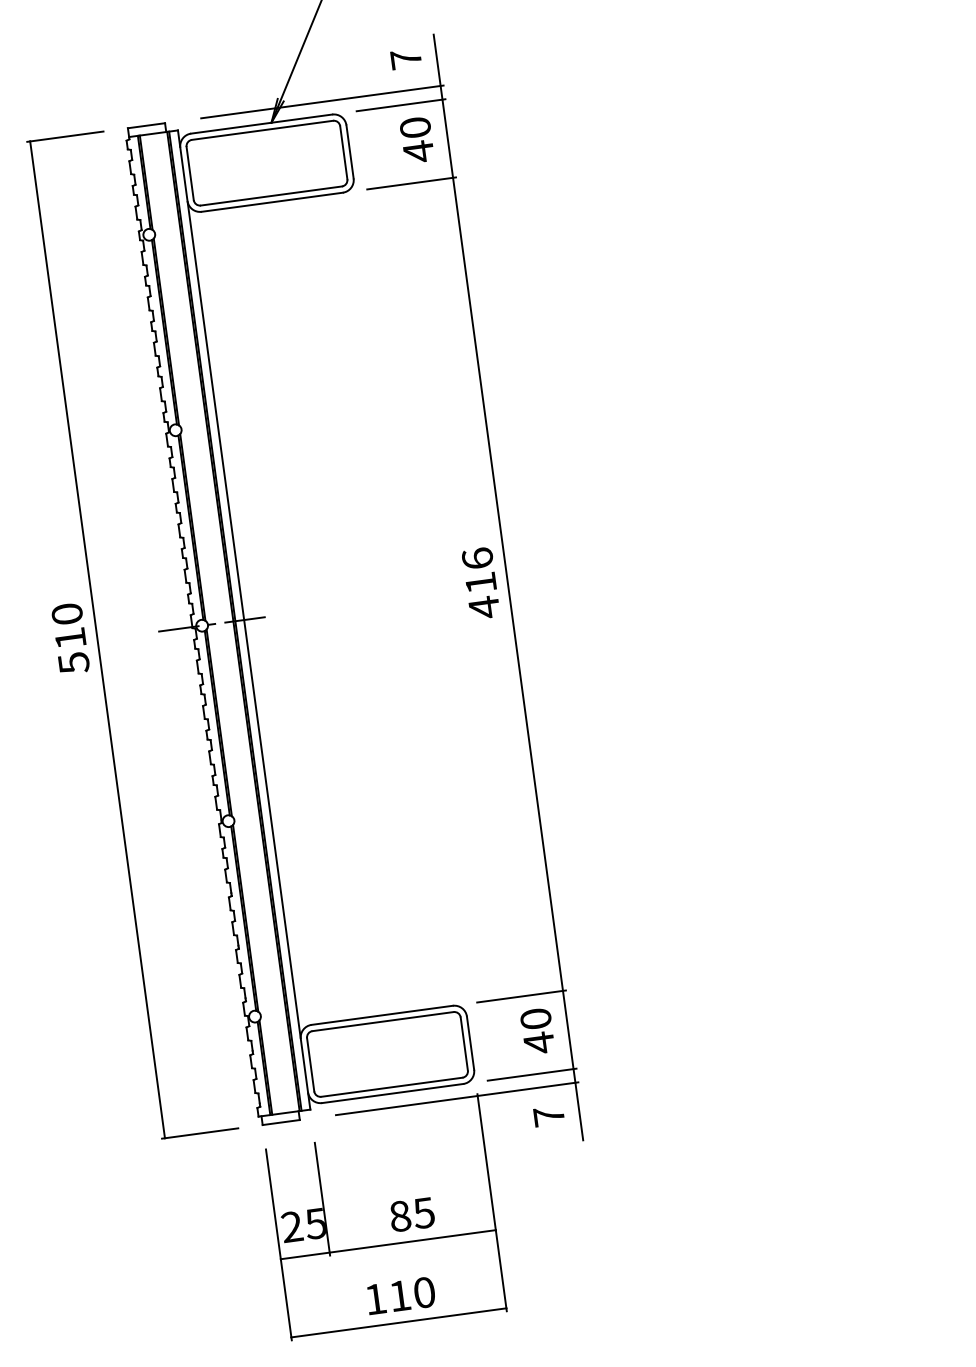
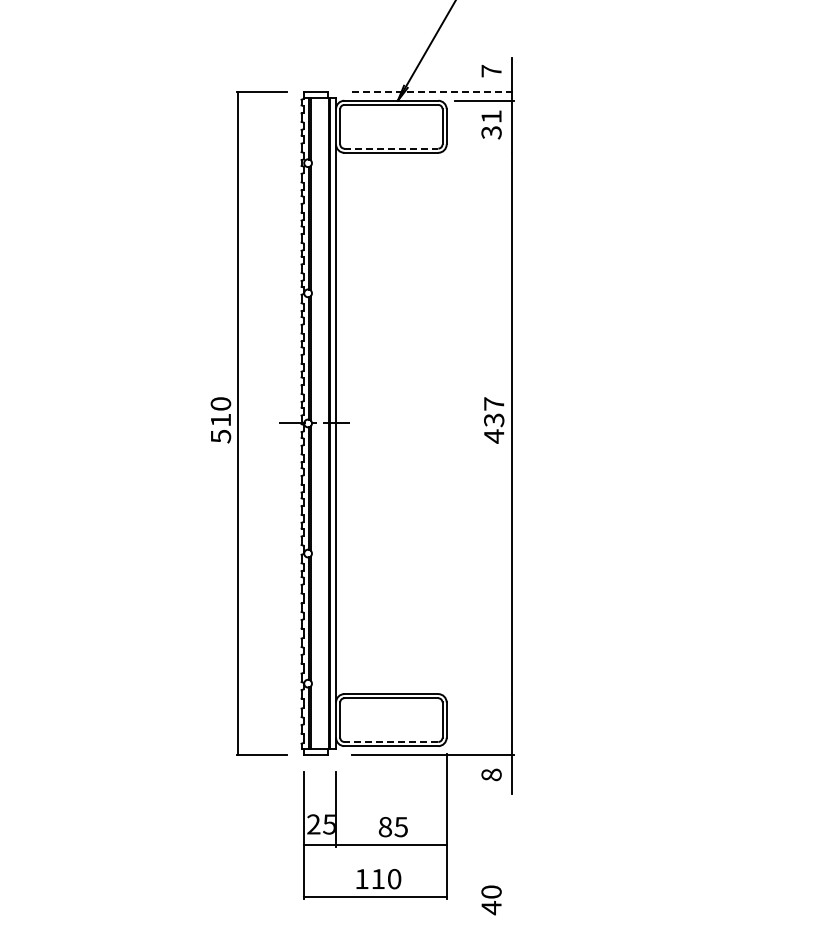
line: (323, 101) -> (433, 91), solid -> dashed
text: (416, 139) -> (491, 124), 40 -> 31
line: (410, 183) -> (483, 152), removed
line: (271, 195) -> (391, 148), solid -> dashed
text: (479, 571) -> (494, 412), 416 -> 437
line: (520, 997) -> (483, 694), removed
text: (537, 1031) -> (491, 900), moved
line: (531, 1075) -> (483, 746), removed
line: (392, 1086) -> (391, 741), solid -> dashed
text: (548, 1115) -> (491, 774), 7 -> 8

